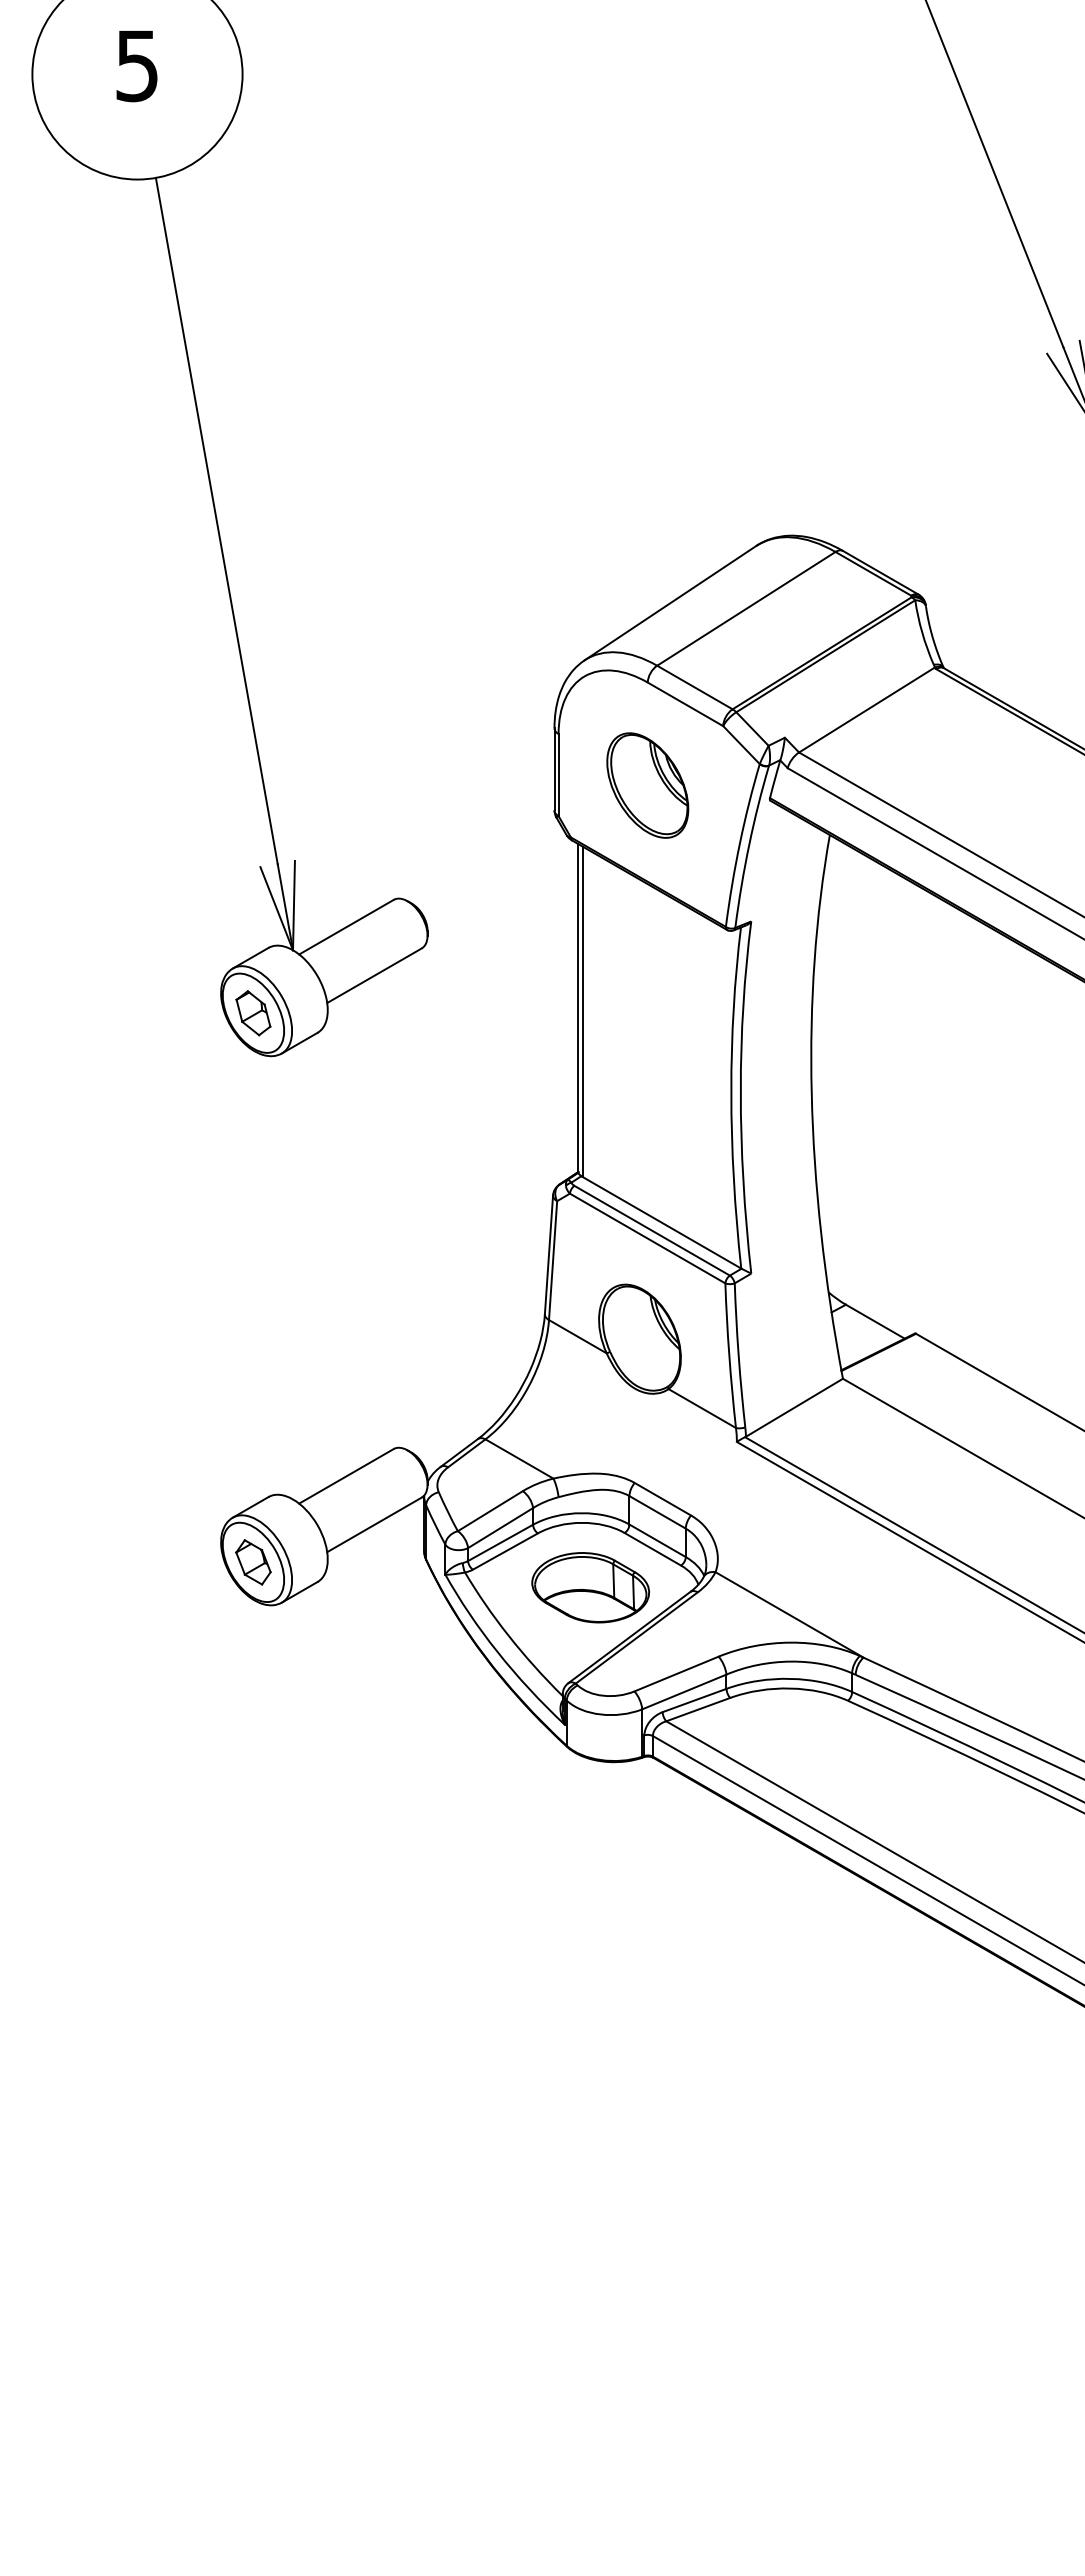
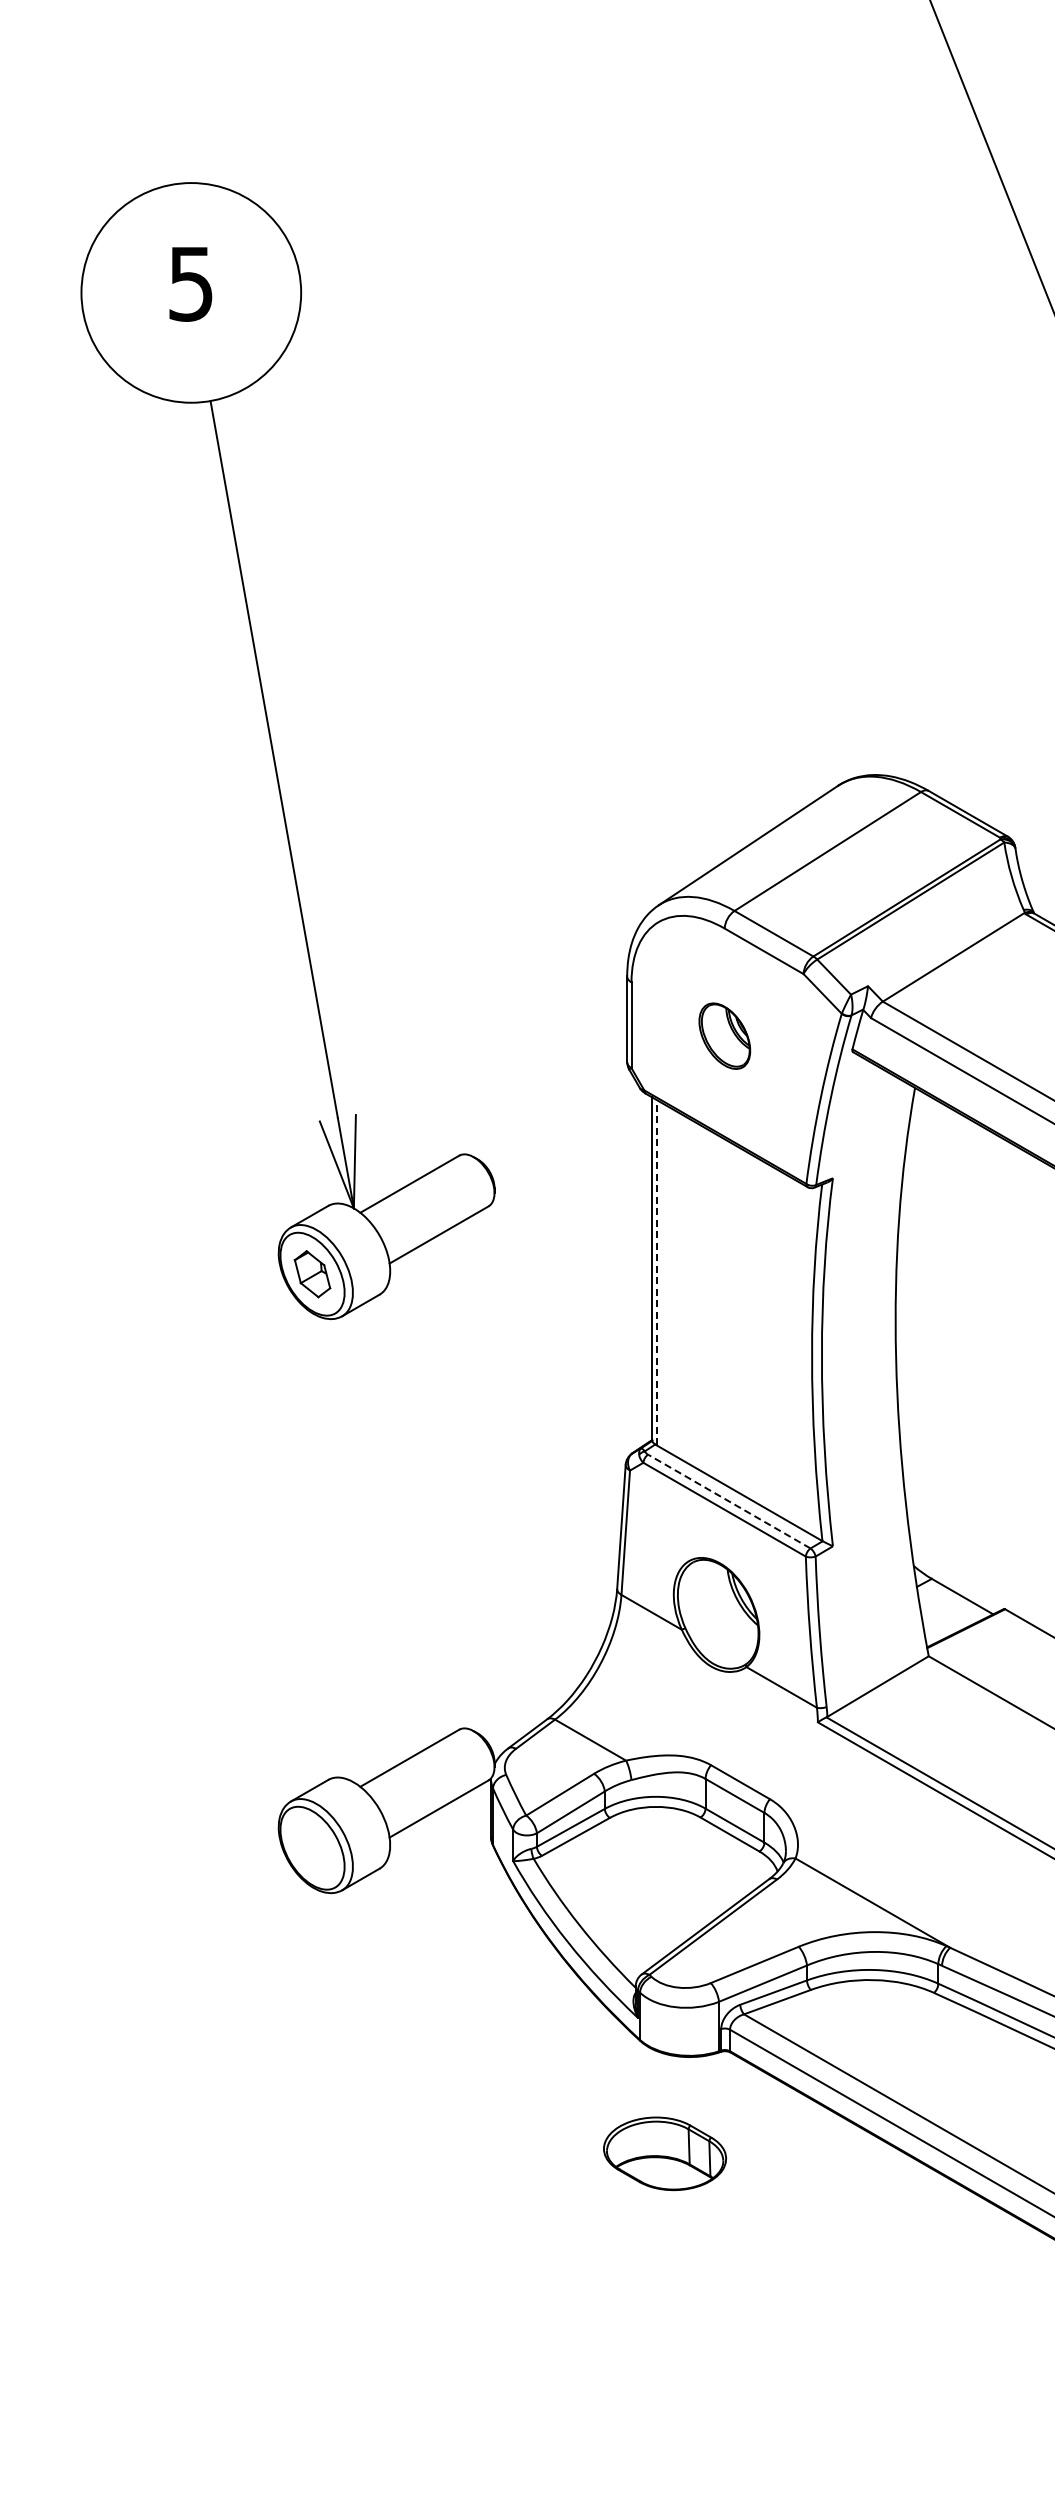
part: (647, 785) -> (724, 1036), size x0.6
line: (582, 1011) -> (656, 1272), solid -> dashed
line: (652, 1230) -> (729, 1501), solid -> dashed
part: (253, 1562) -> (312, 1848), removed
part: (590, 1587) -> (664, 2153), moved

